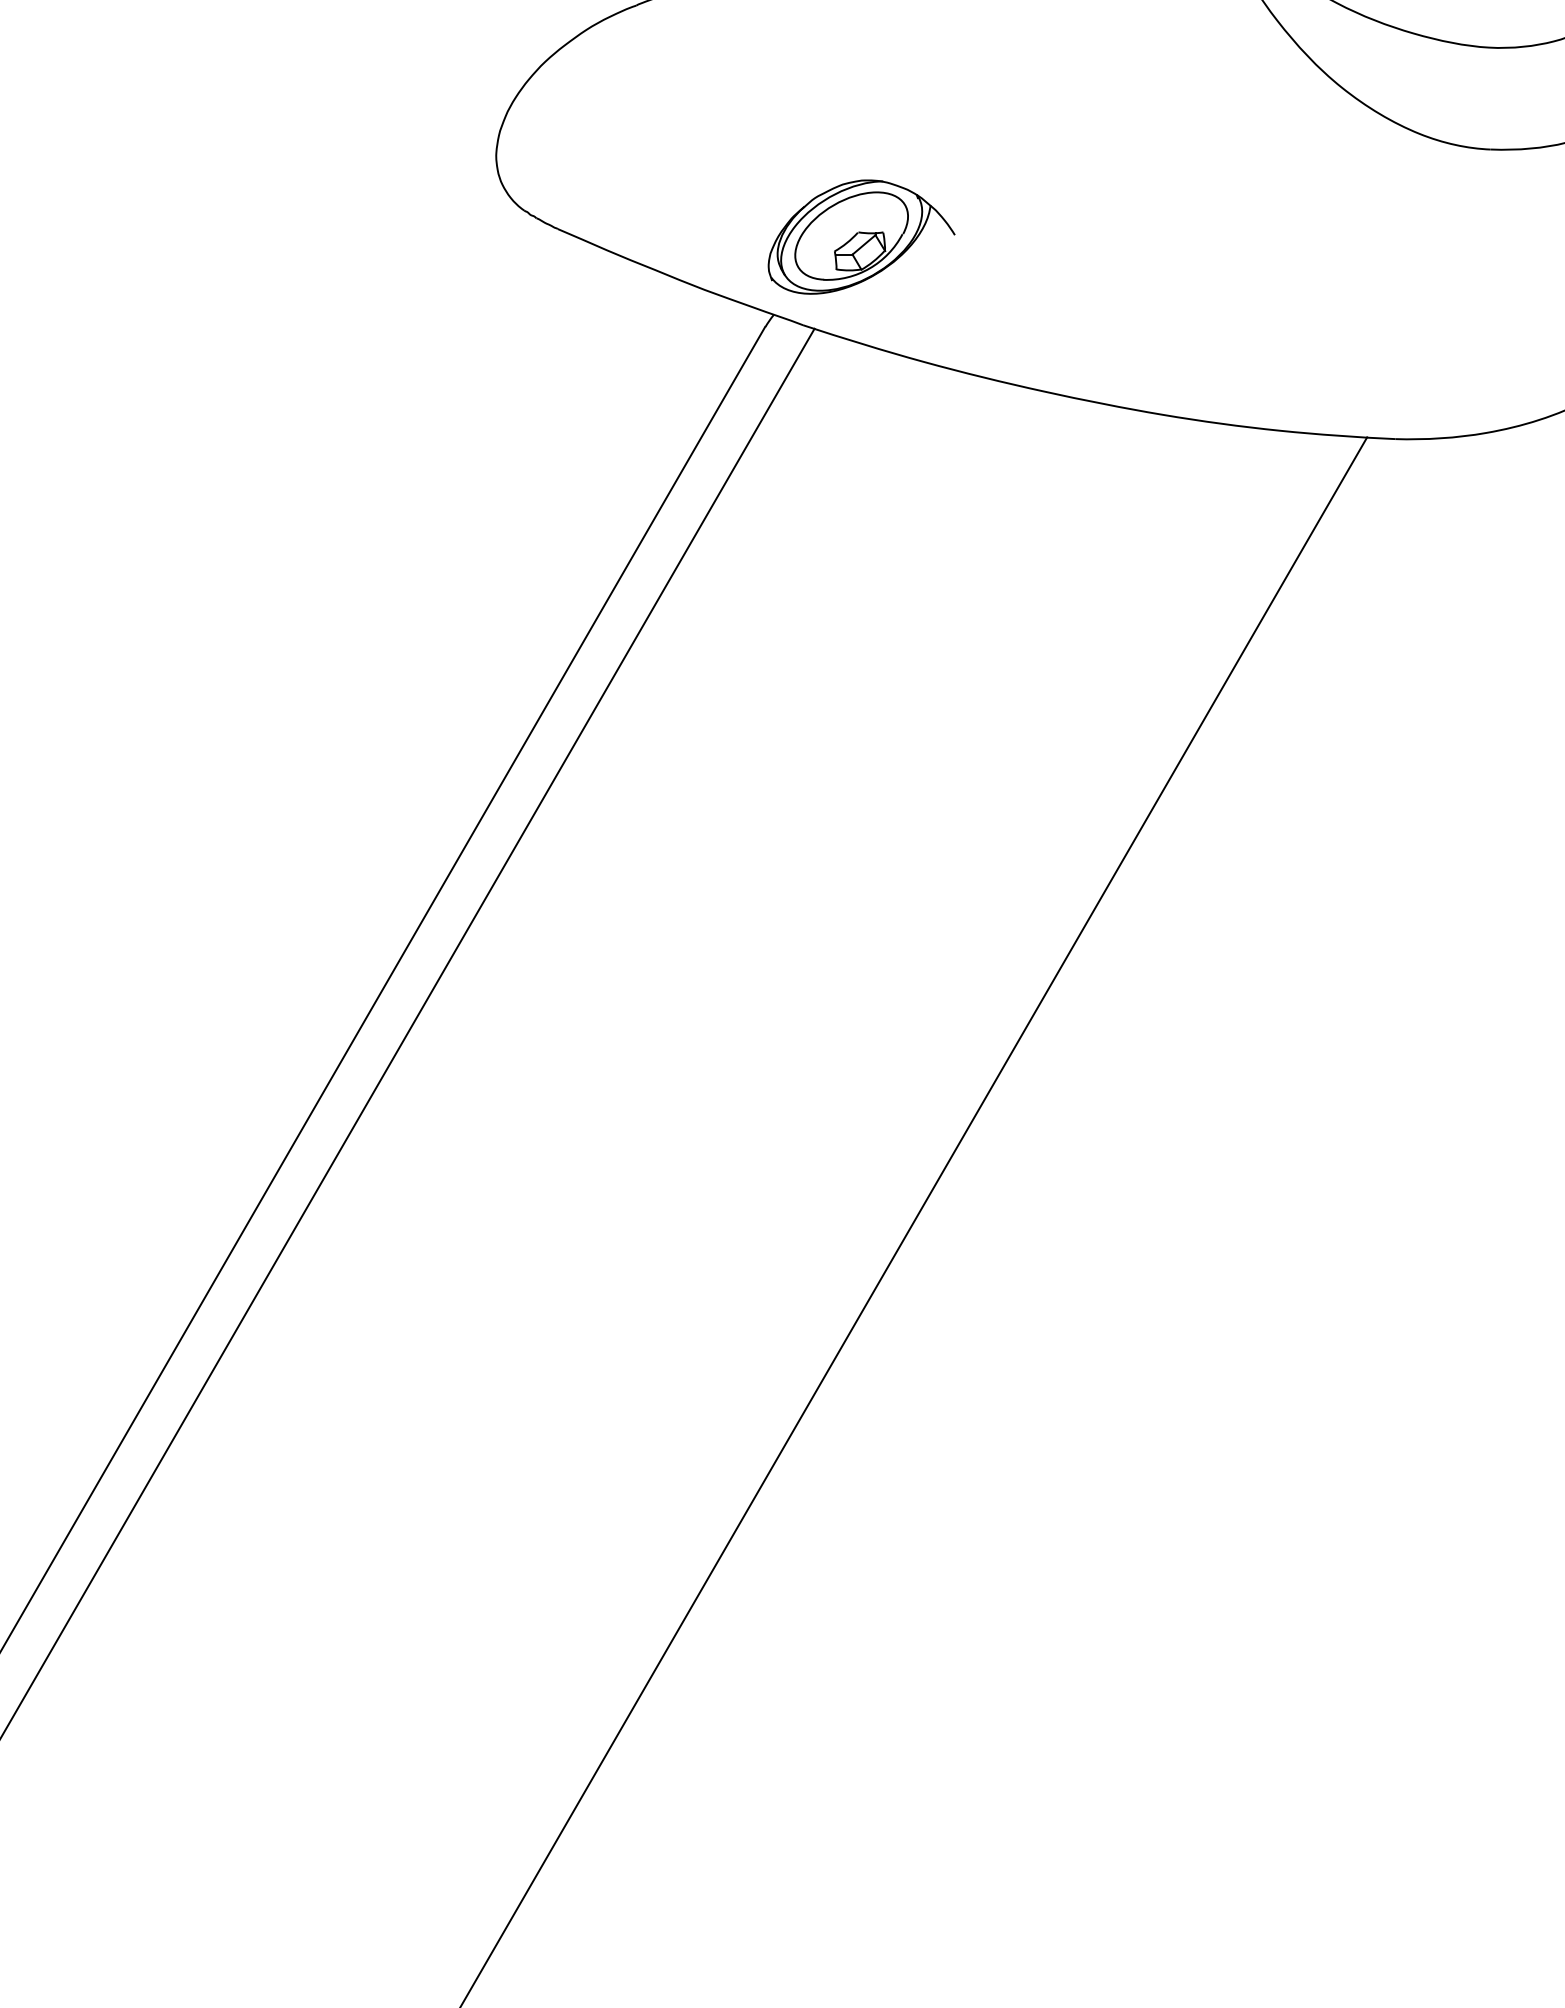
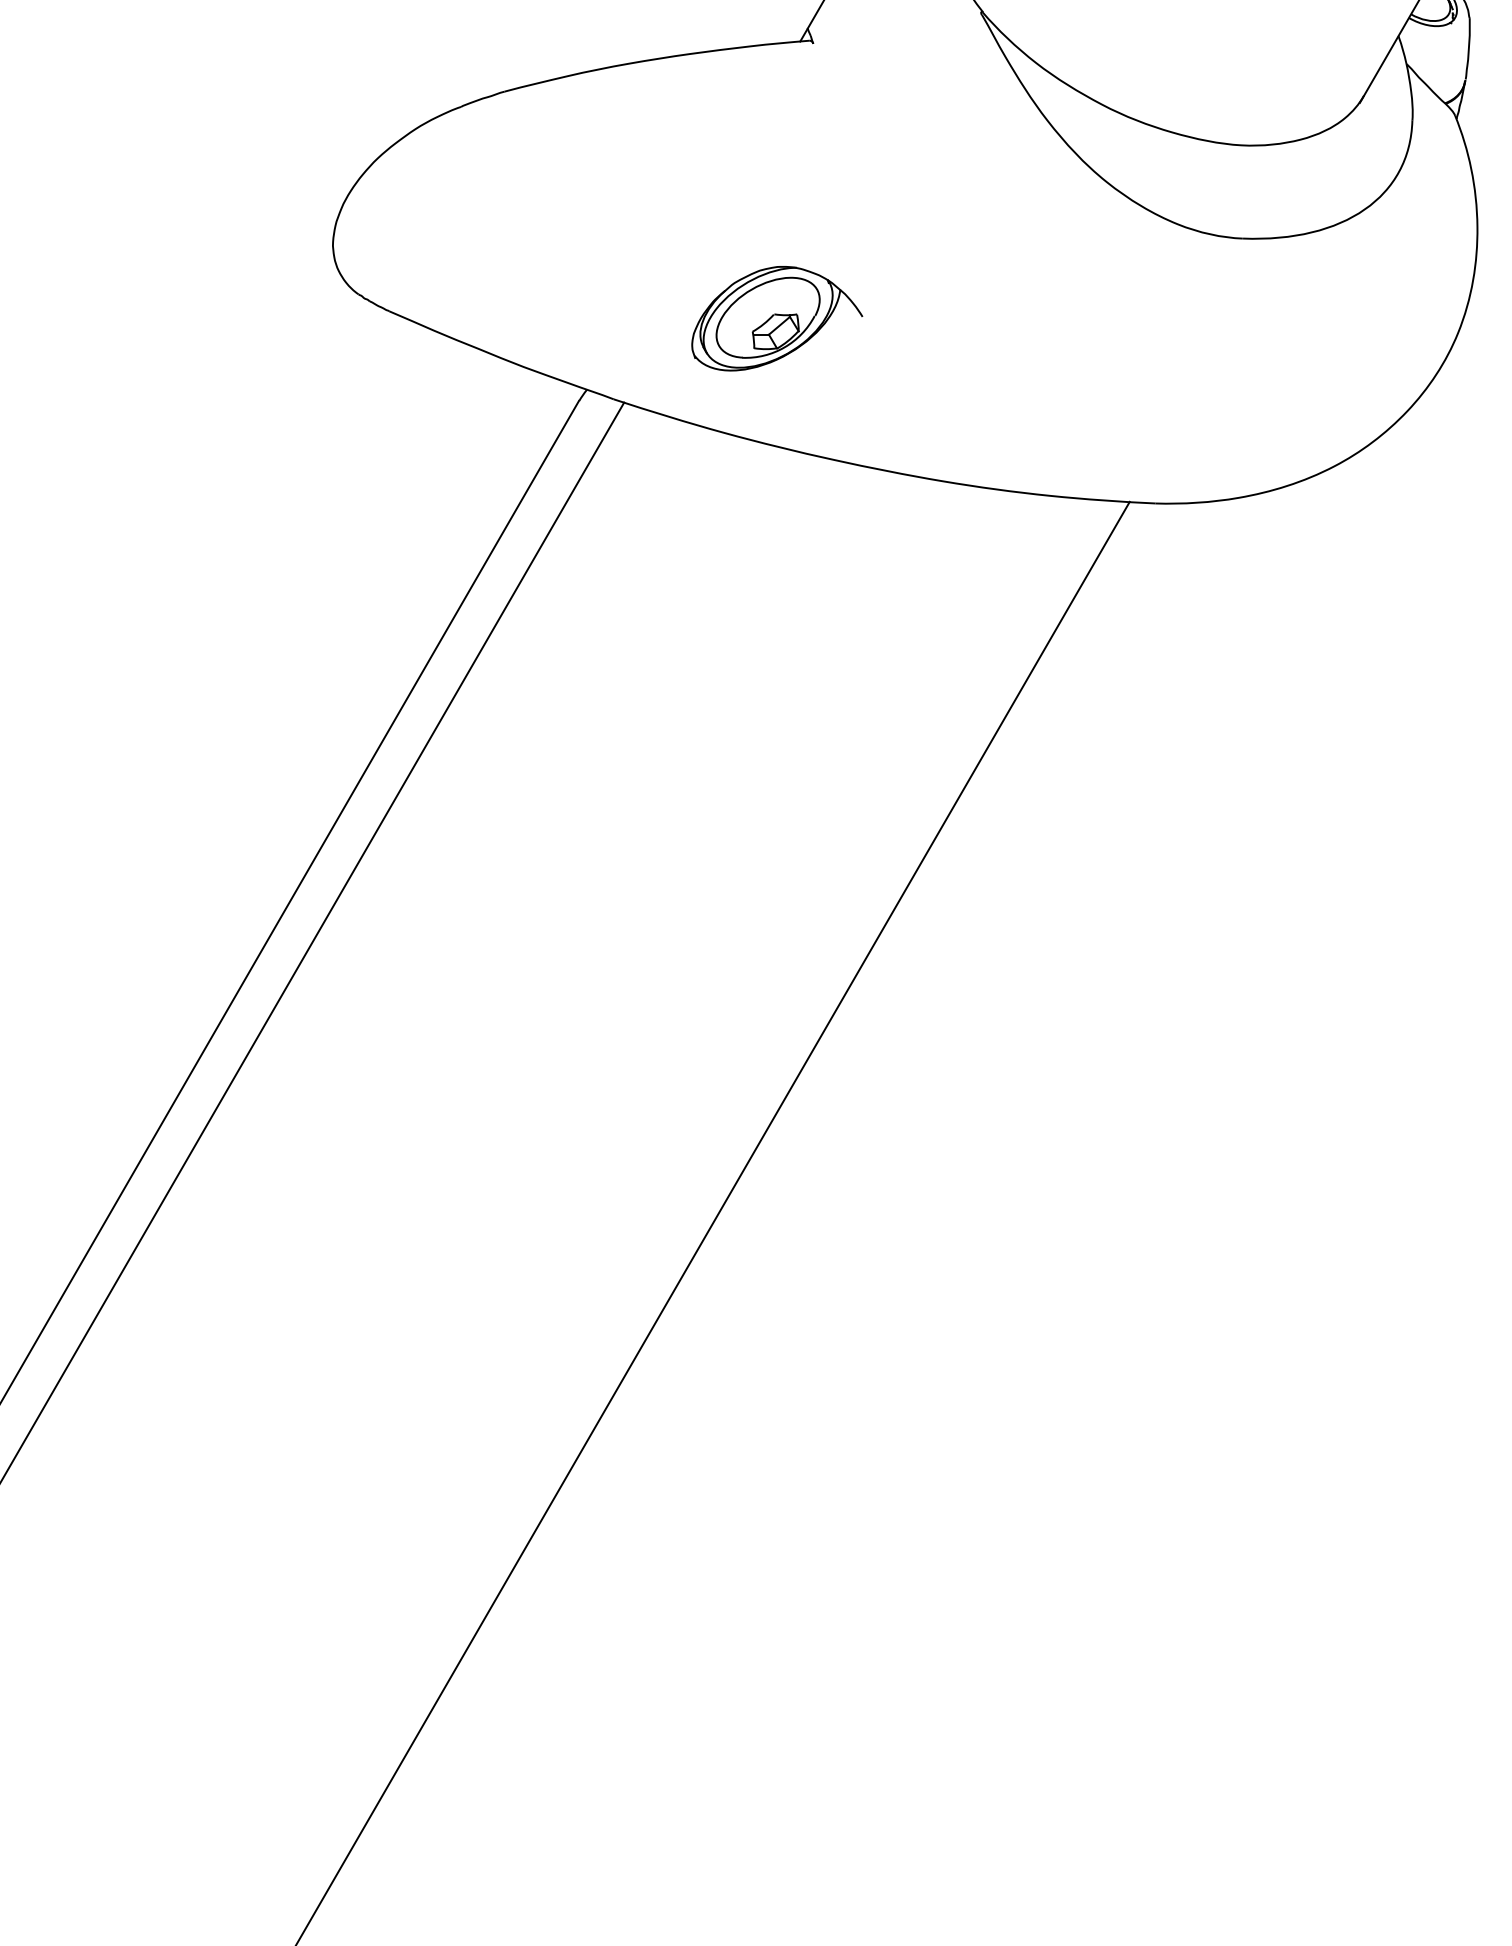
part: (861, 236) -> (777, 318), moved

